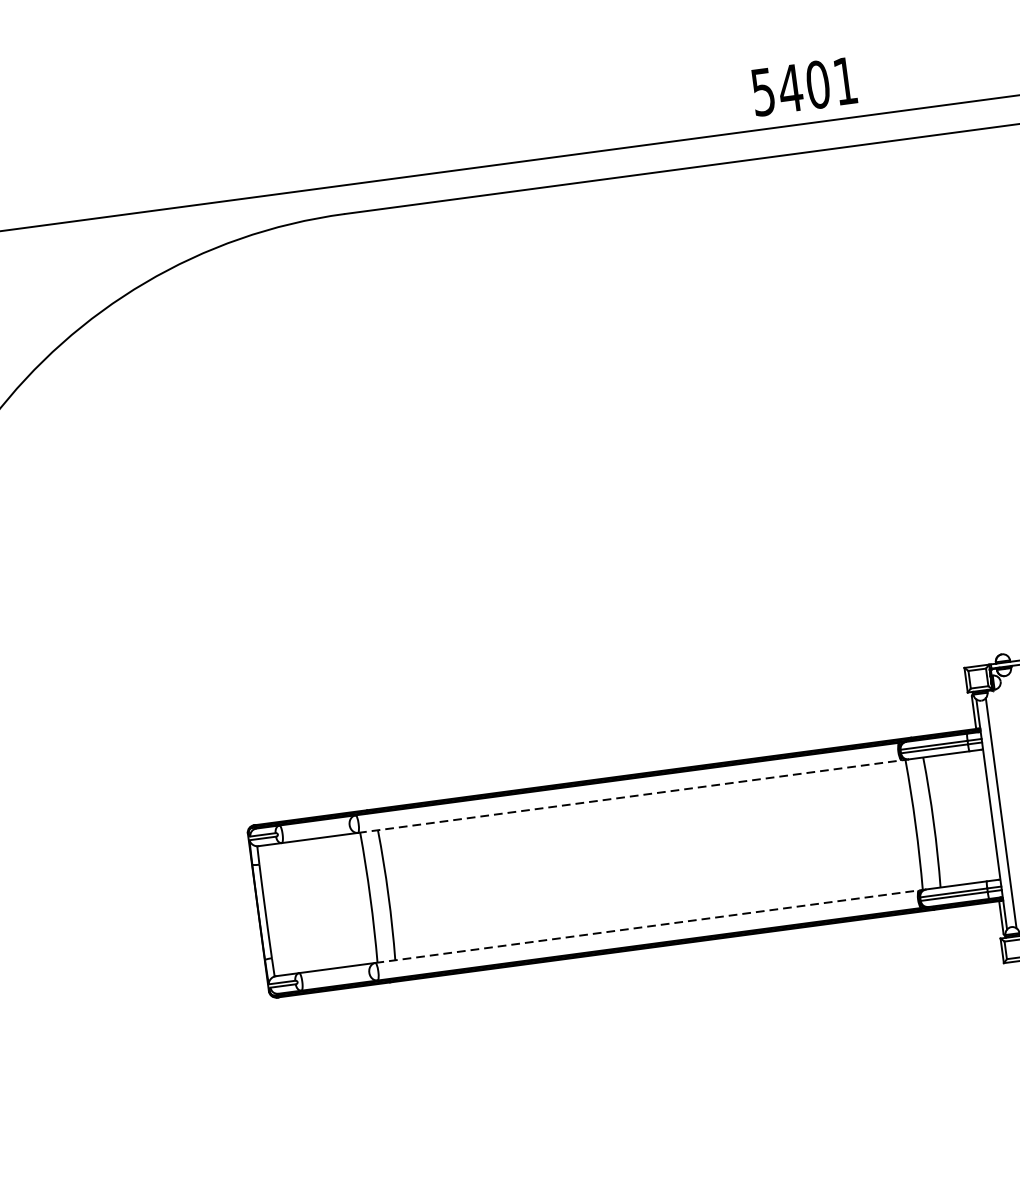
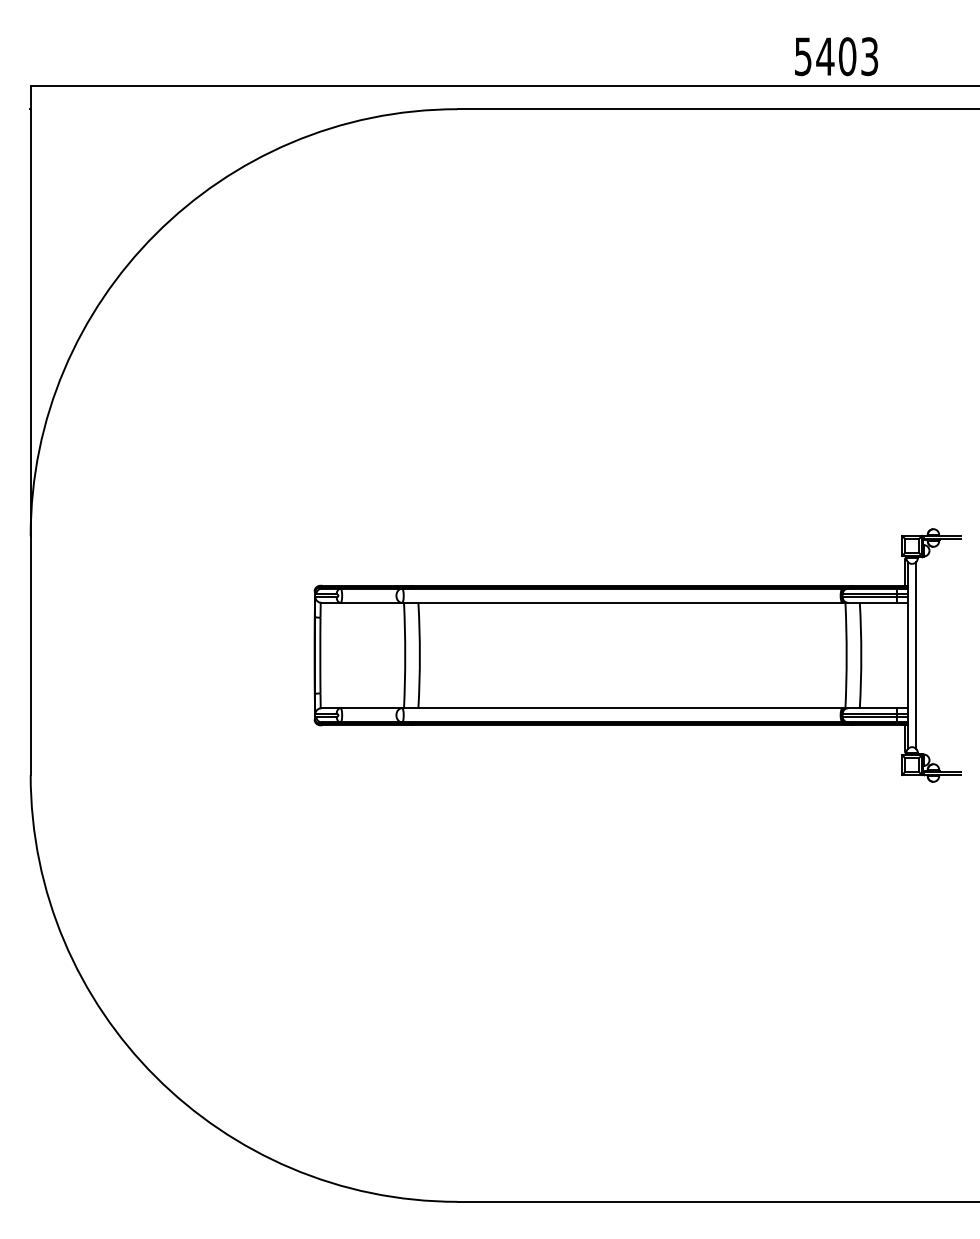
text: (845, 80) -> (869, 56), 5401 -> 5403
line: (629, 796) -> (622, 602), dashed -> solid
line: (647, 927) -> (622, 708), dashed -> solid

